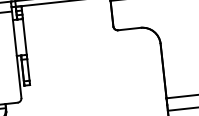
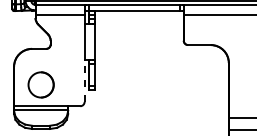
line: (18, 76) -> (84, 80), solid -> dashed

